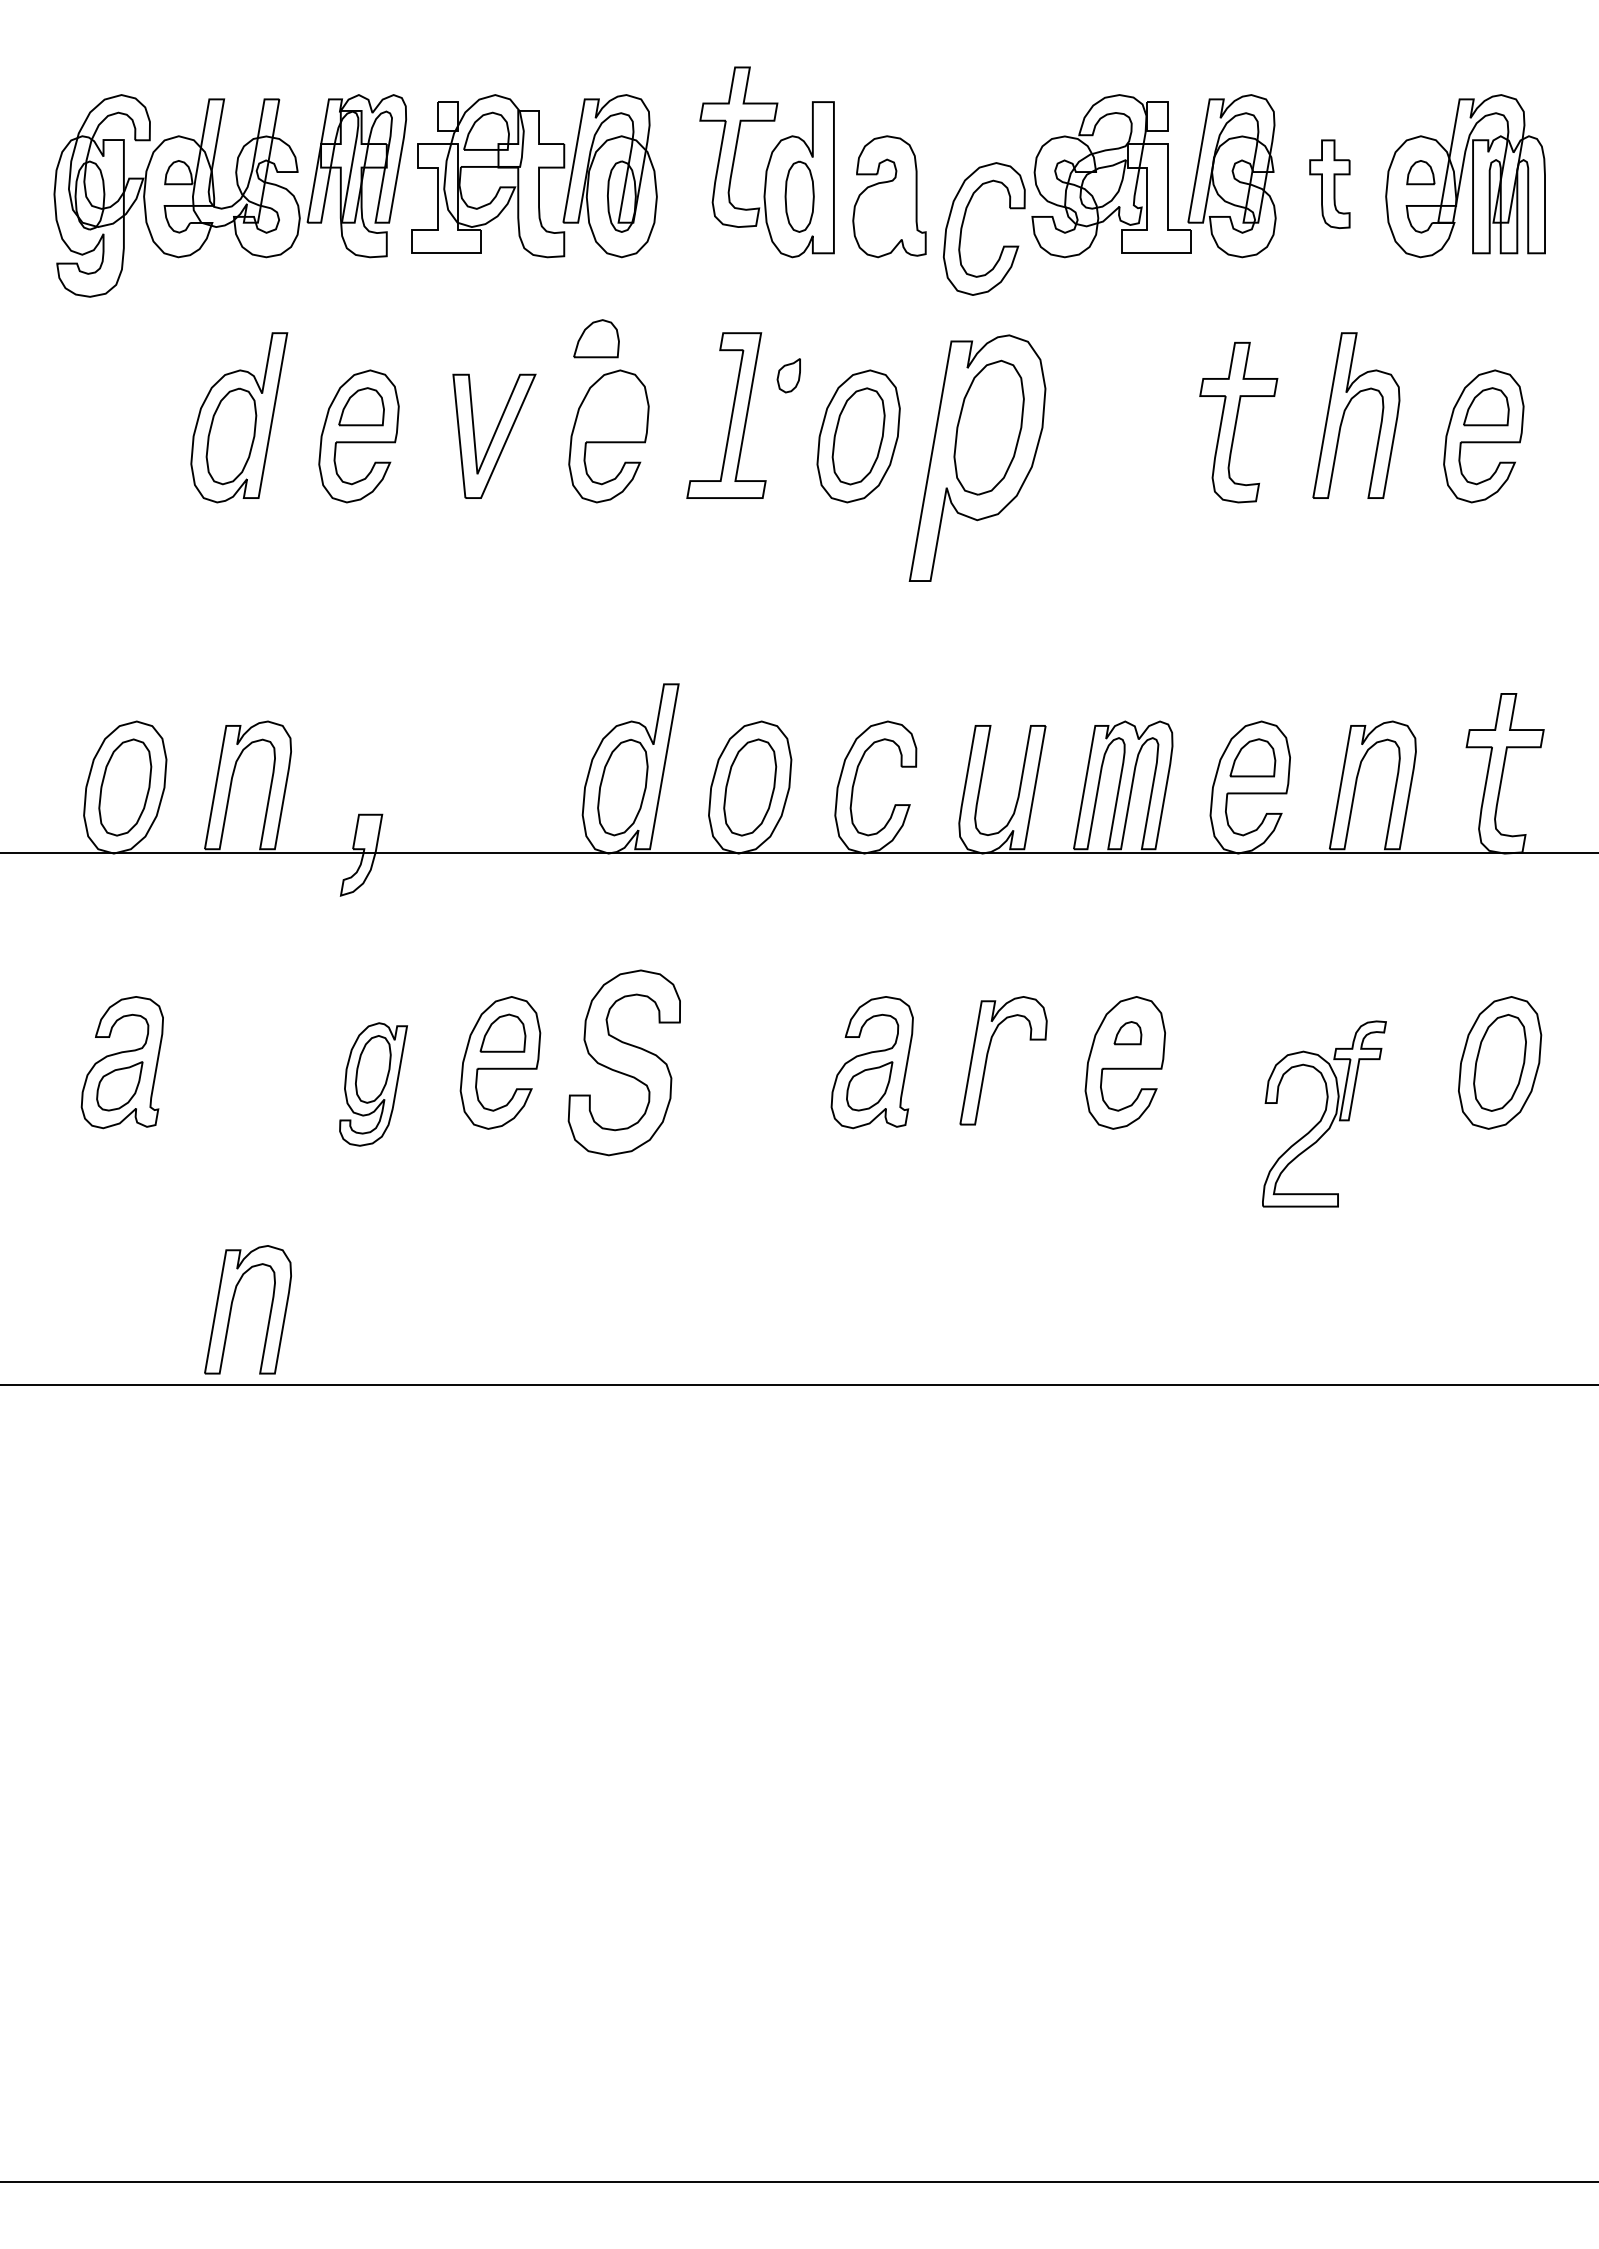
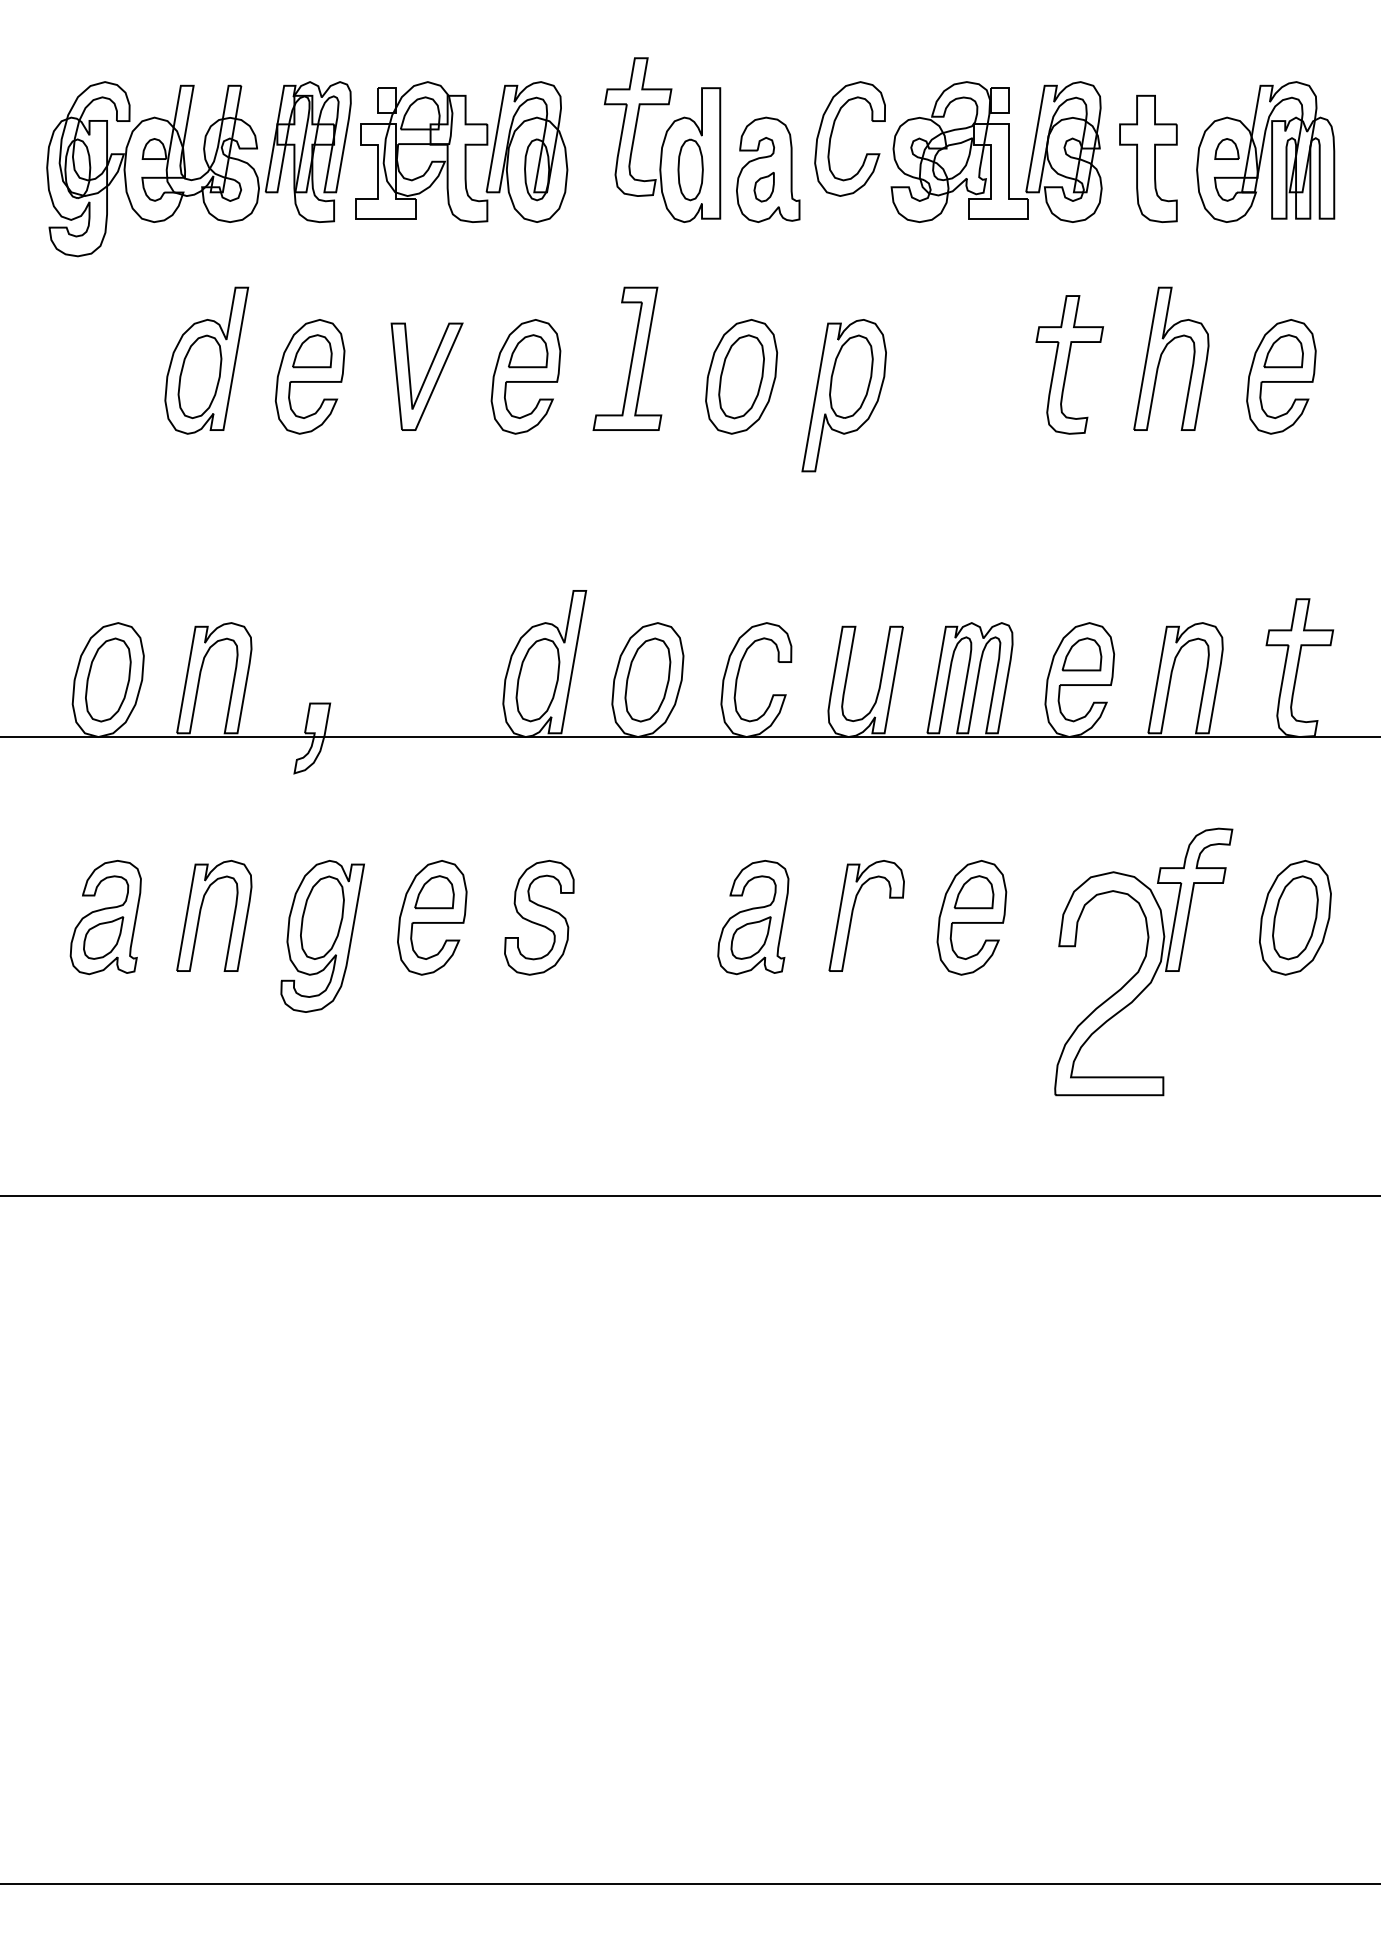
part: (1329, 184) -> (1148, 159), size x1.67
part: (963, 225) -> (832, 135), moved
part: (596, 338) -> (528, 351), moved
part: (788, 375) -> (763, 186), moved
part: (977, 457) -> (844, 395), size x0.71
part: (1127, 1032) -> (973, 891), size x1.67
part: (624, 1062) -> (539, 917), size x0.71
part: (373, 1084) -> (322, 936), size x1.43
part: (1324, 1113) -> (1143, 961), size x1.67
part: (232, 1307) -> (200, 914), moved

